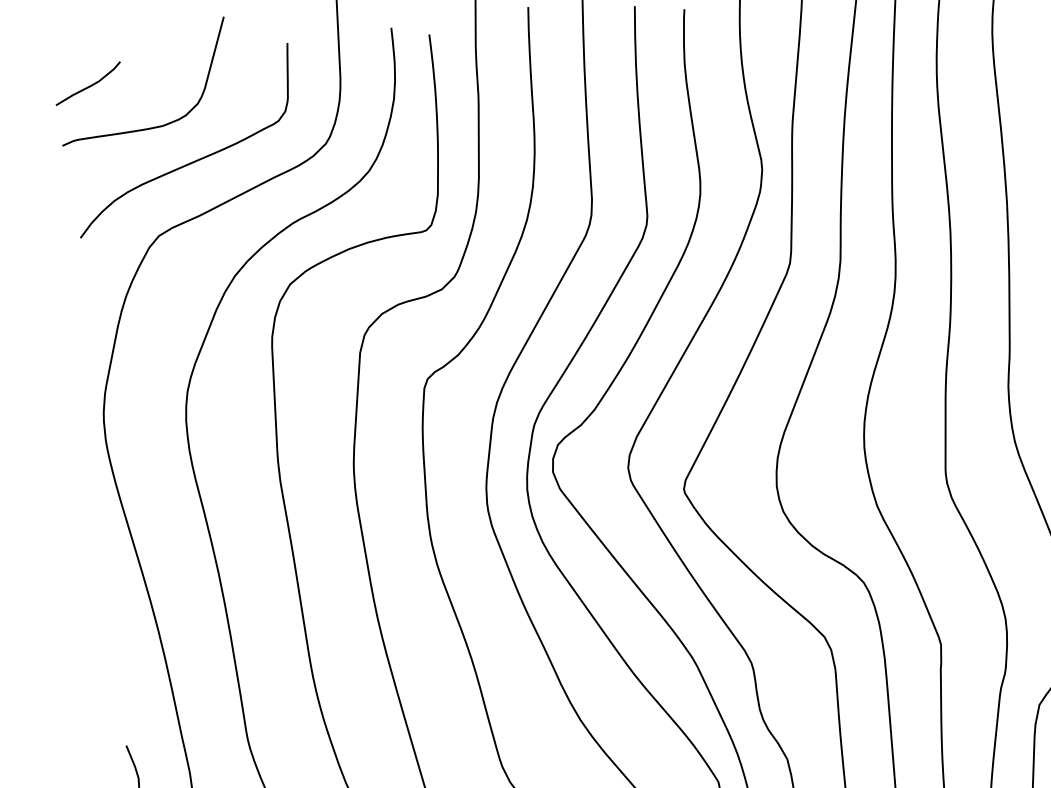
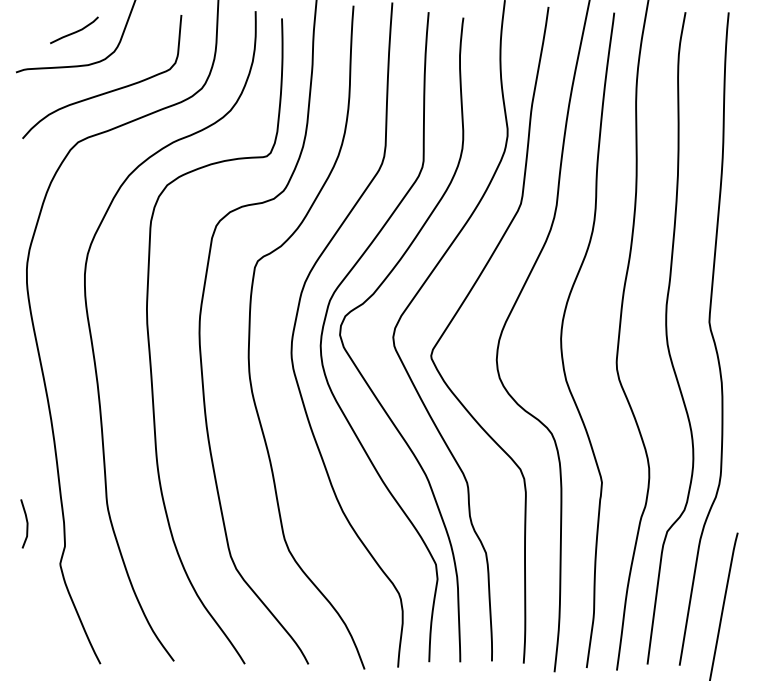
curve: (88, 85) -> (74, 31), moved

